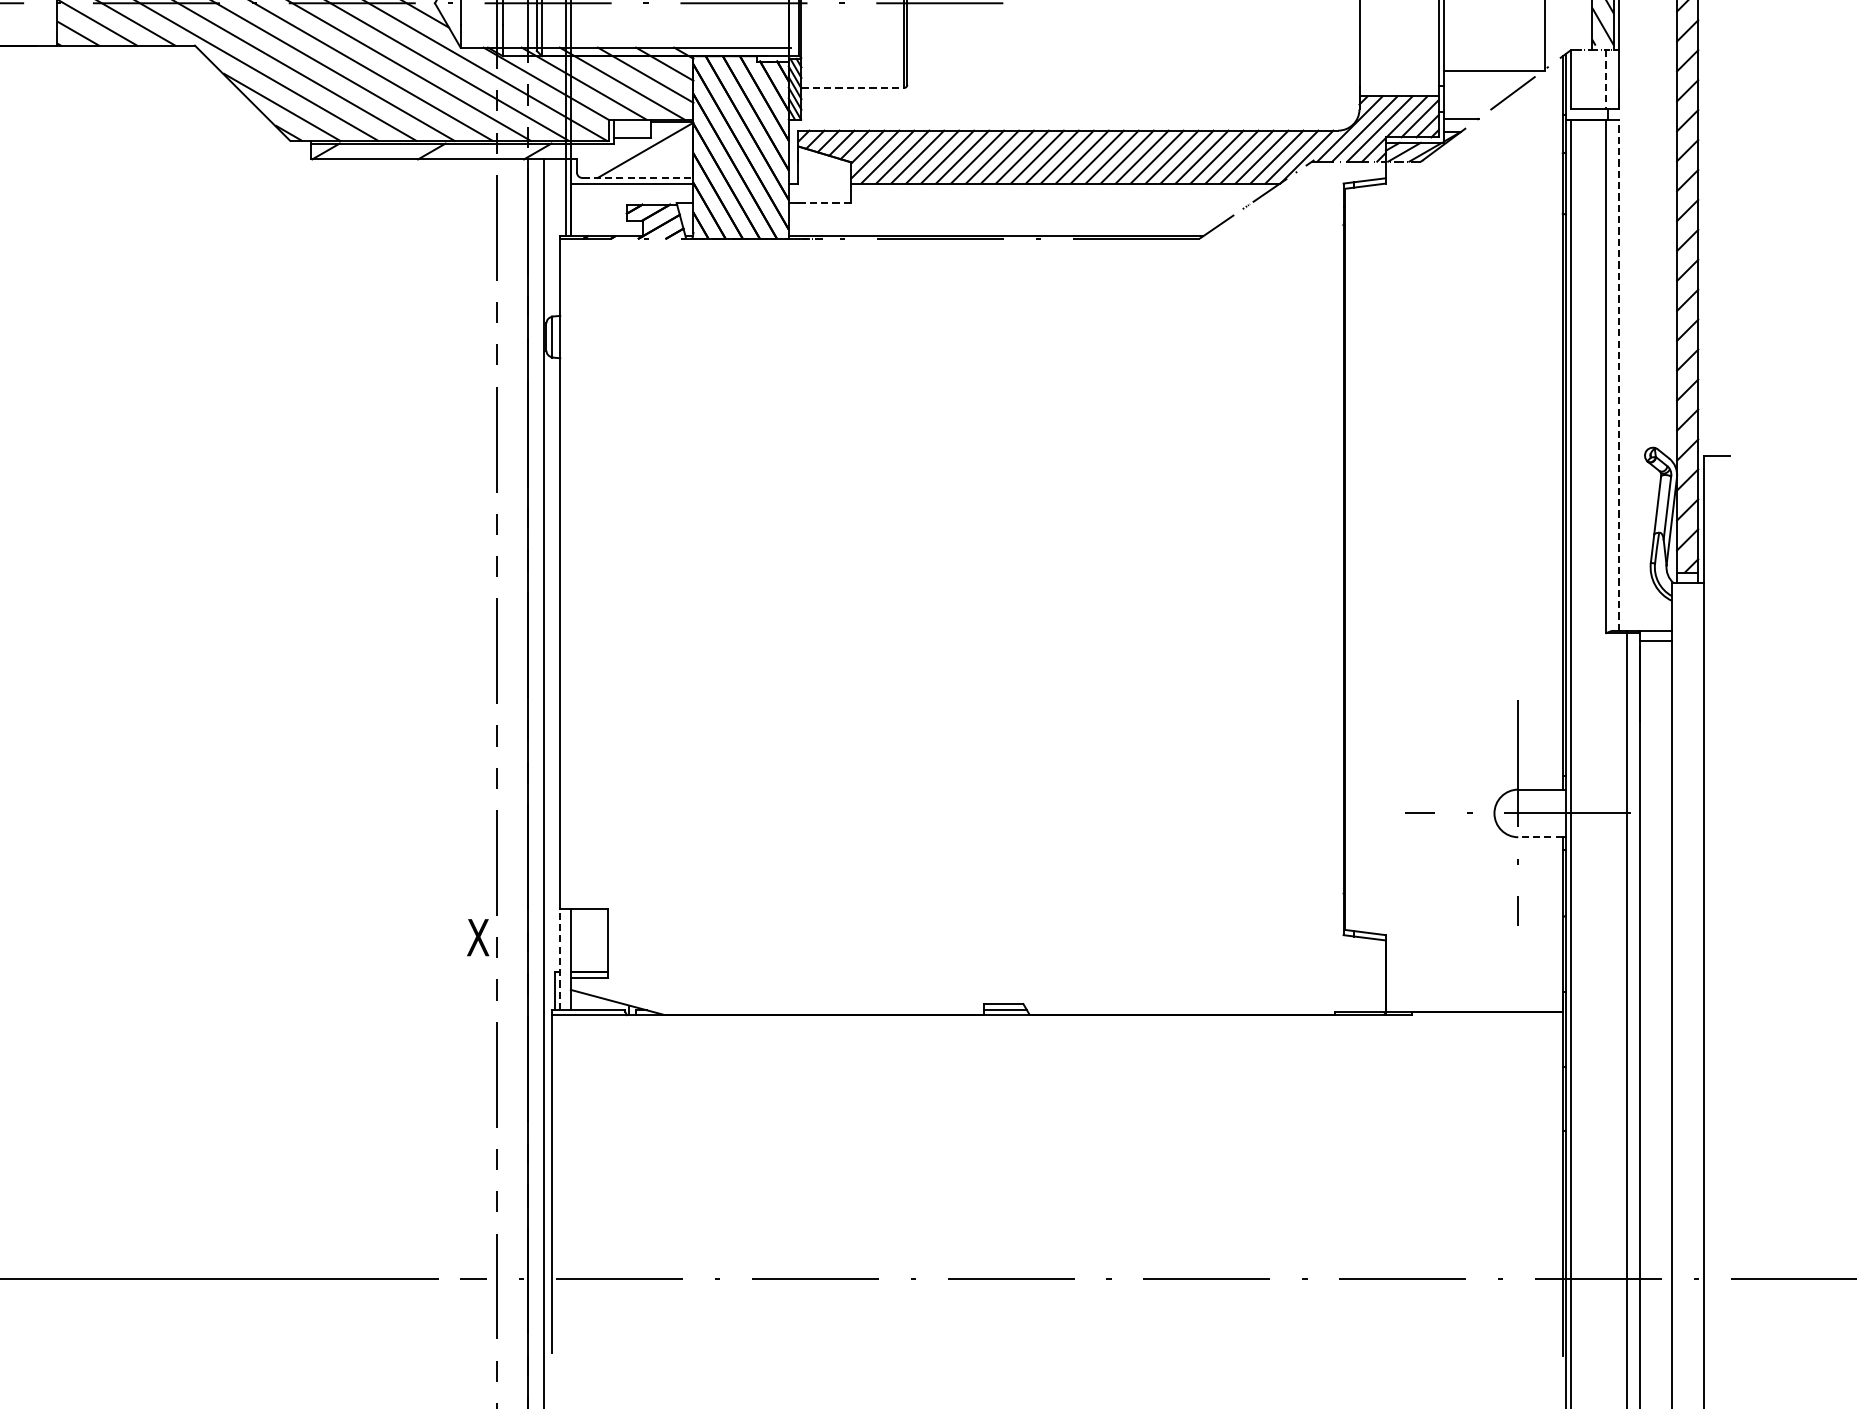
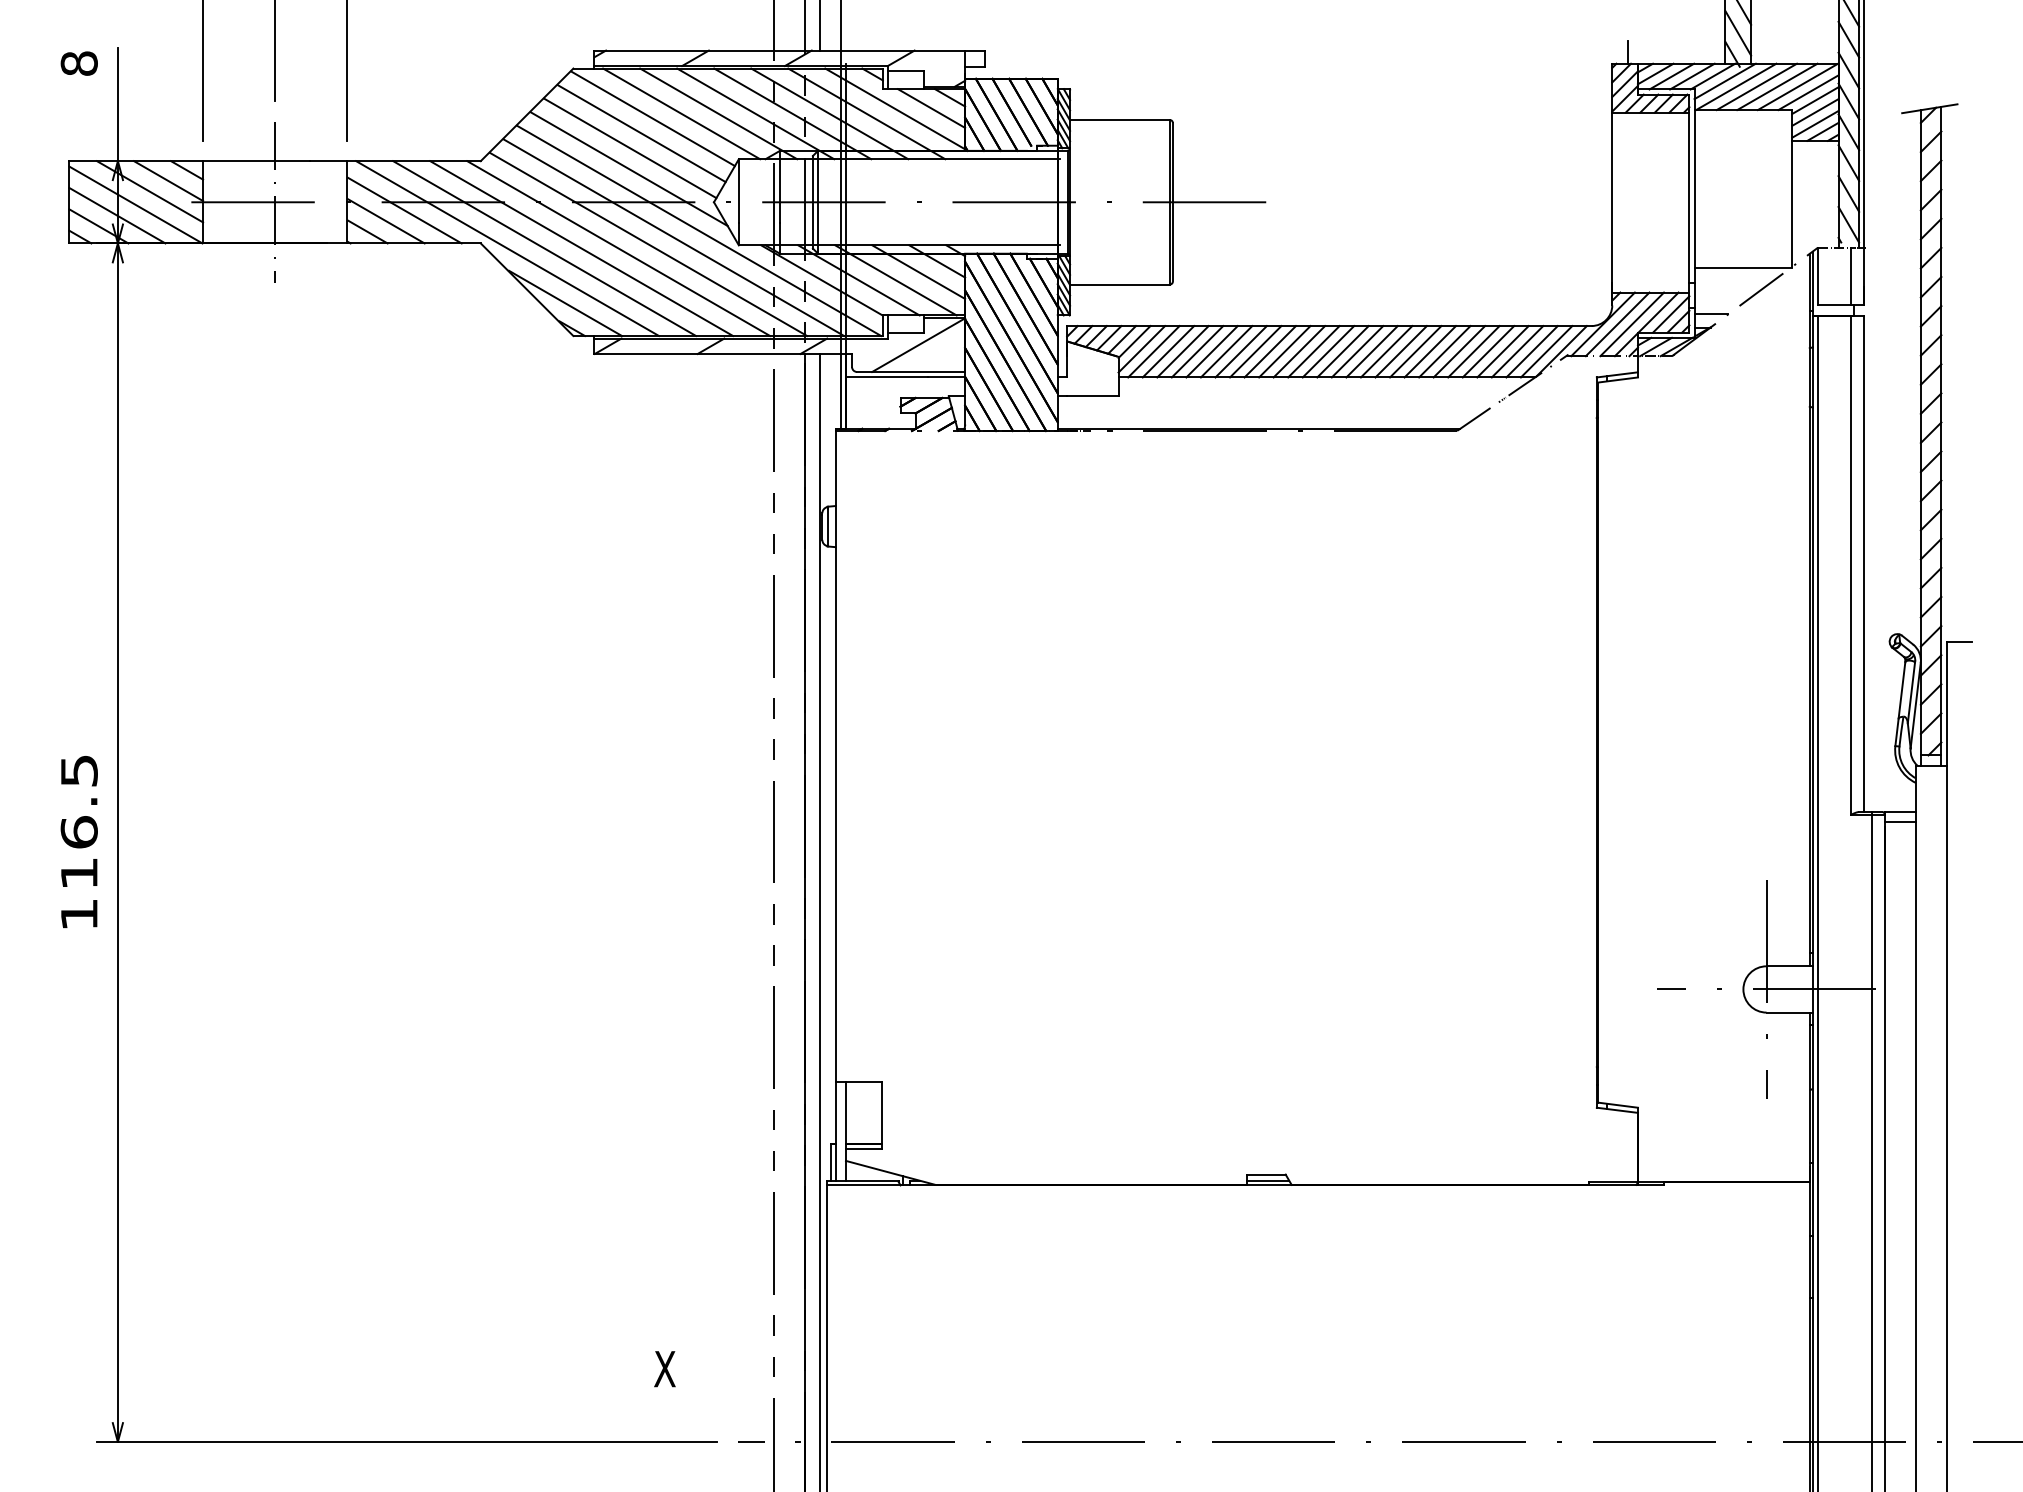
line: (1605, 79) -> (1851, 276), dashed -> solid
line: (852, 87) -> (1119, 284), dashed -> solid
line: (638, 178) -> (911, 372), dashed -> solid
line: (824, 203) -> (1092, 396), dashed -> solid
line: (1619, 375) -> (1864, 563), dashed -> solid
line: (1540, 837) -> (1788, 1012), dashed -> solid
text: (477, 938) -> (664, 1369), moved
line: (560, 958) -> (835, 1130), dashed -> solid

